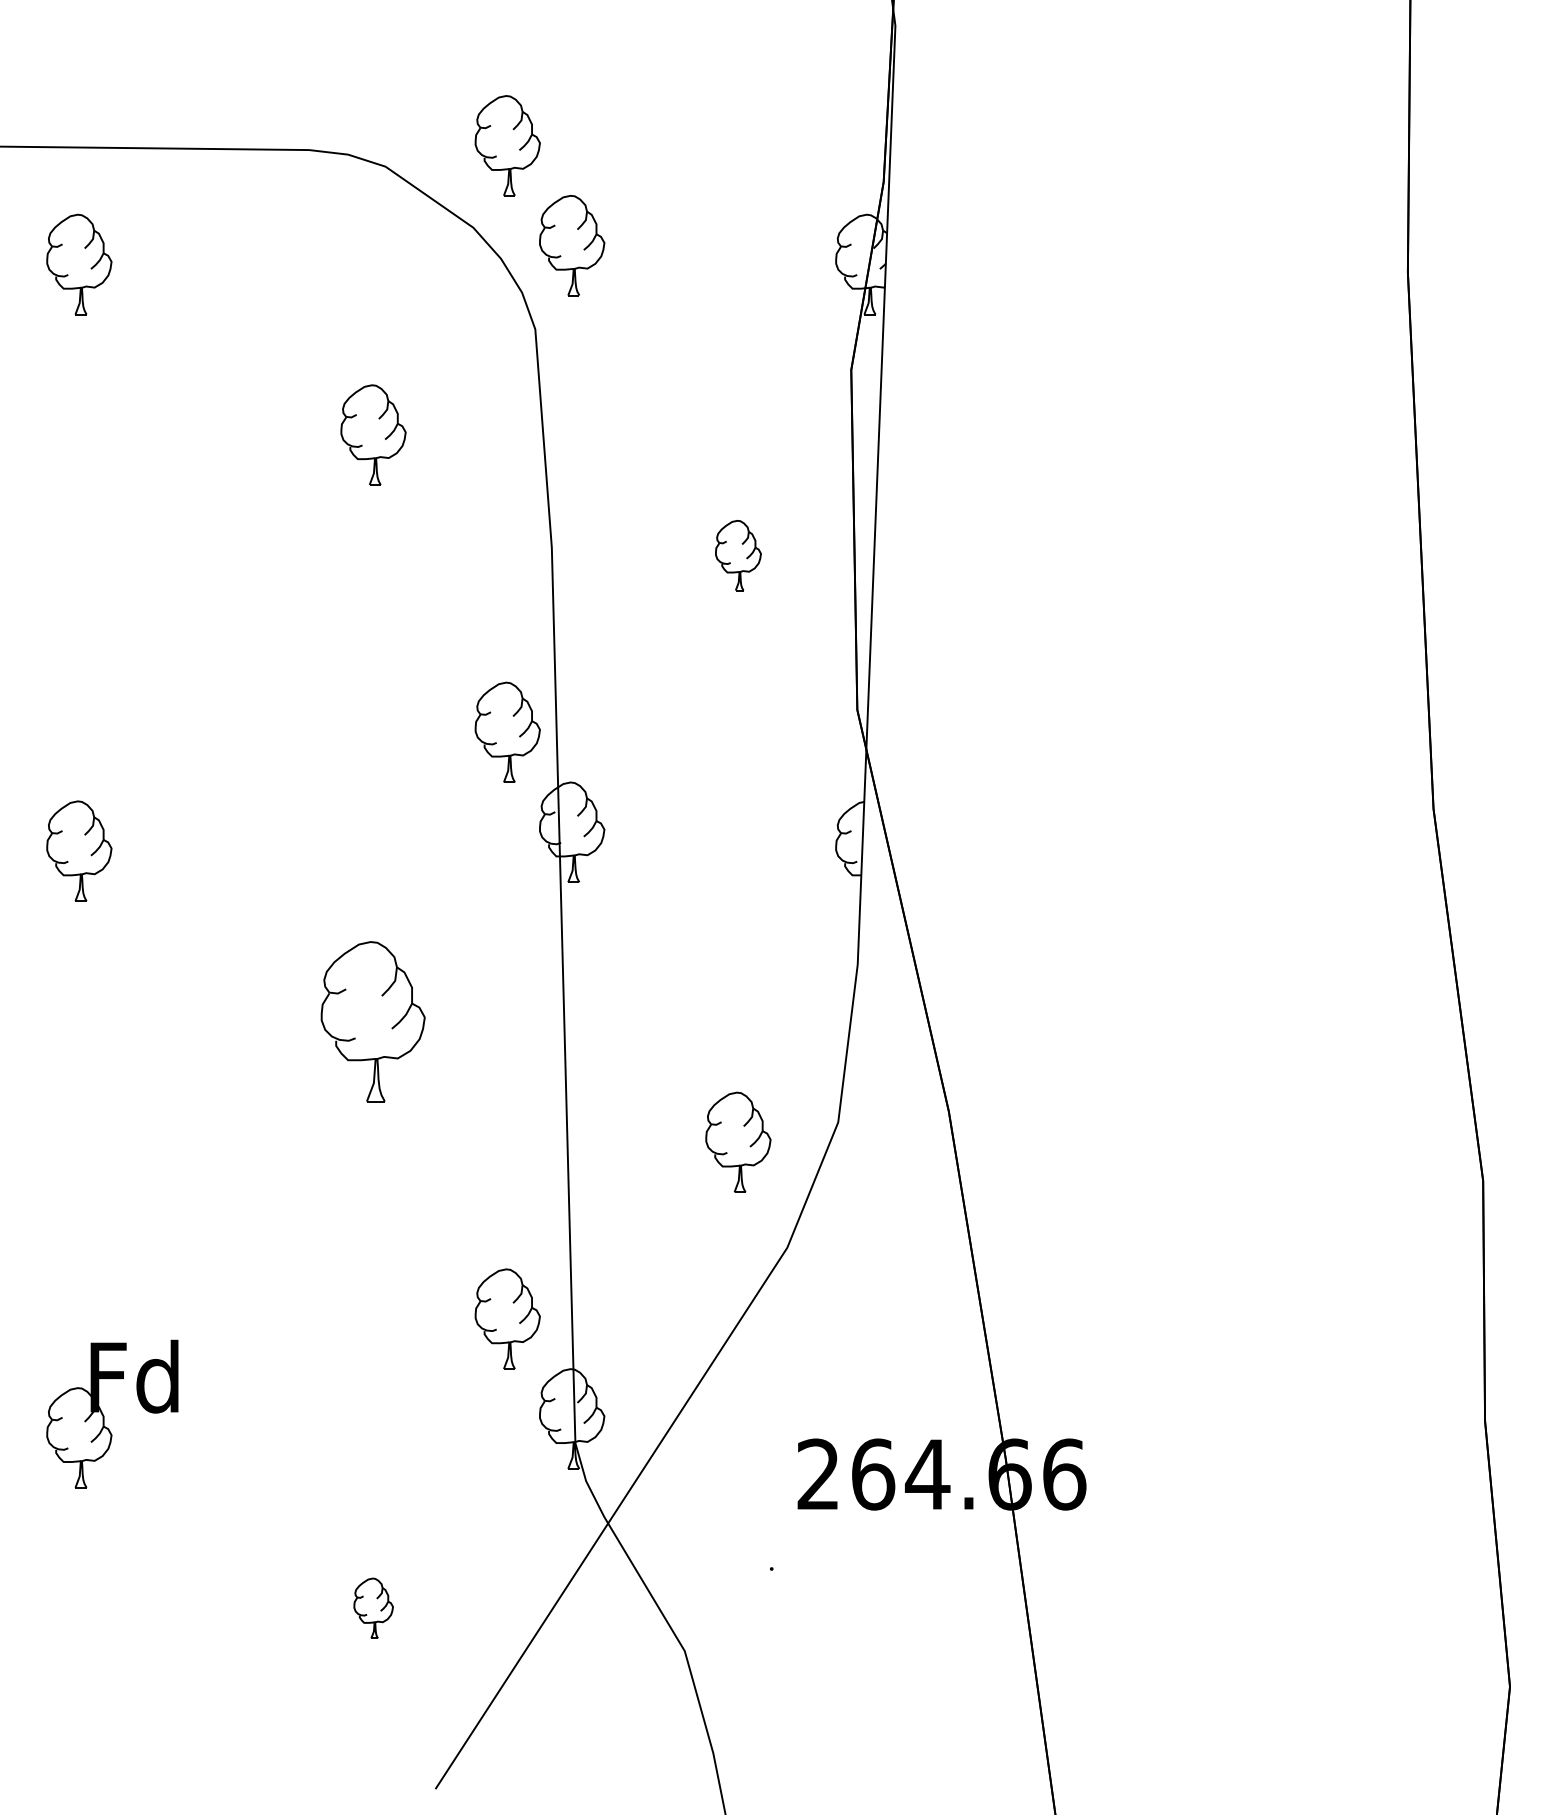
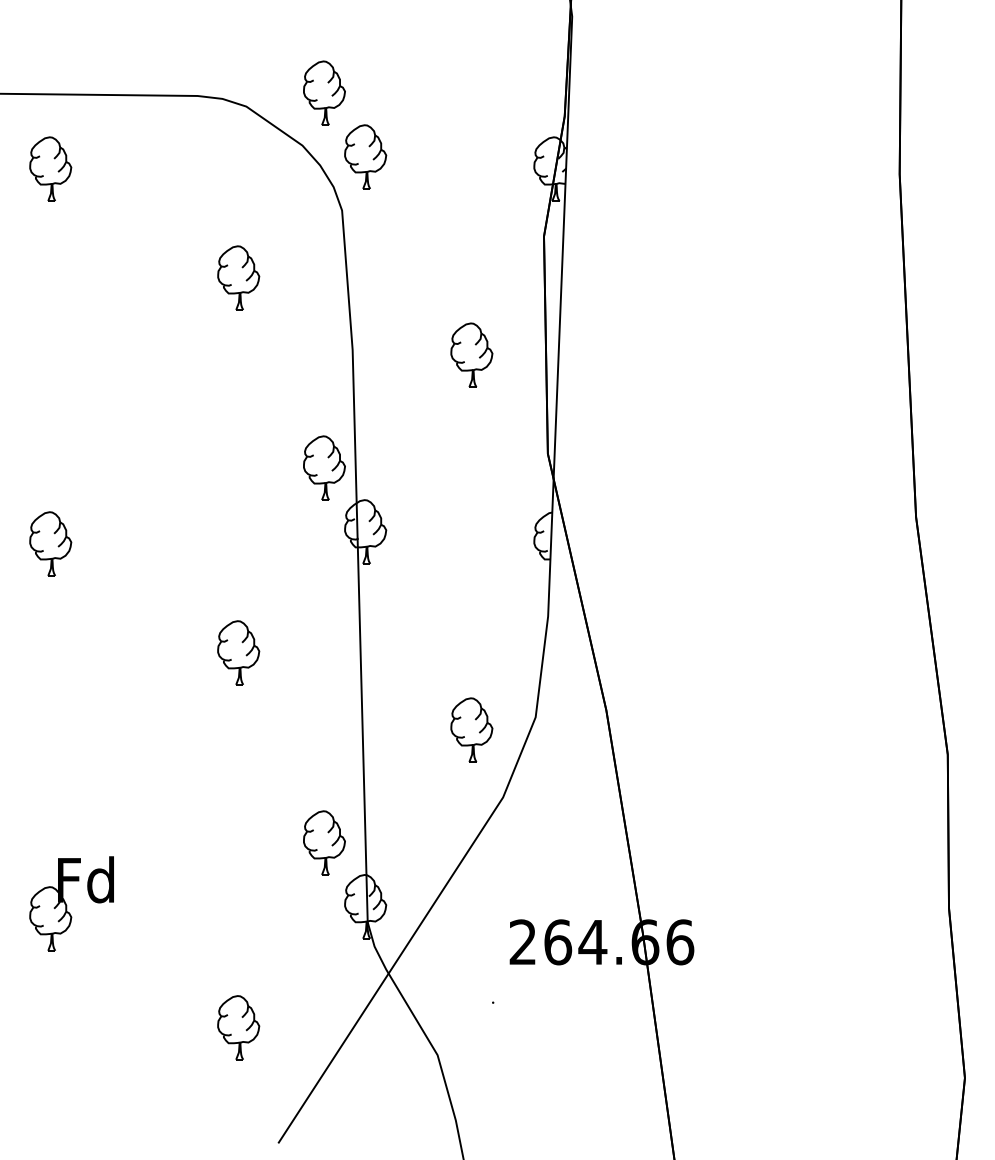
part: (737, 554) -> (471, 354), size x1.43
part: (373, 1020) -> (238, 652), size x0.62
part: (373, 1607) -> (238, 1027), size x1.67

